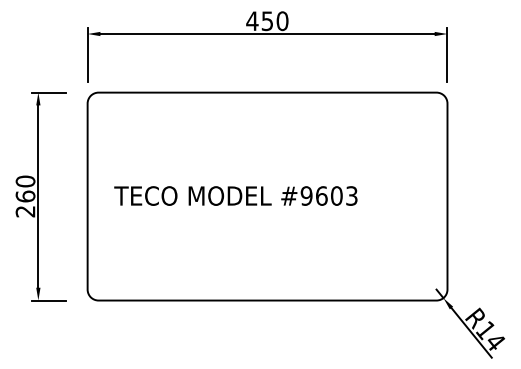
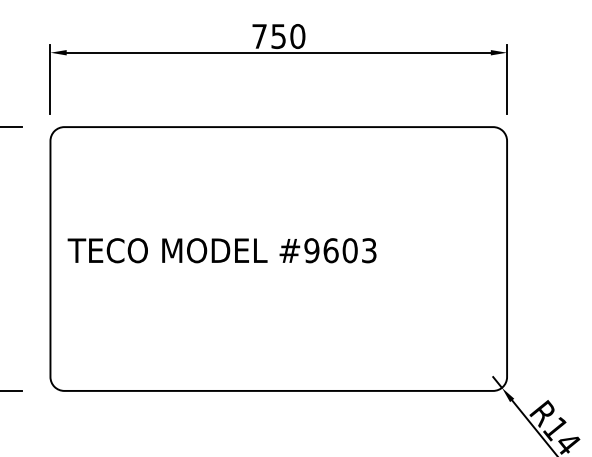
text: (252, 20) -> (259, 35), 450 -> 750
text: (235, 195) -> (221, 250), moved

